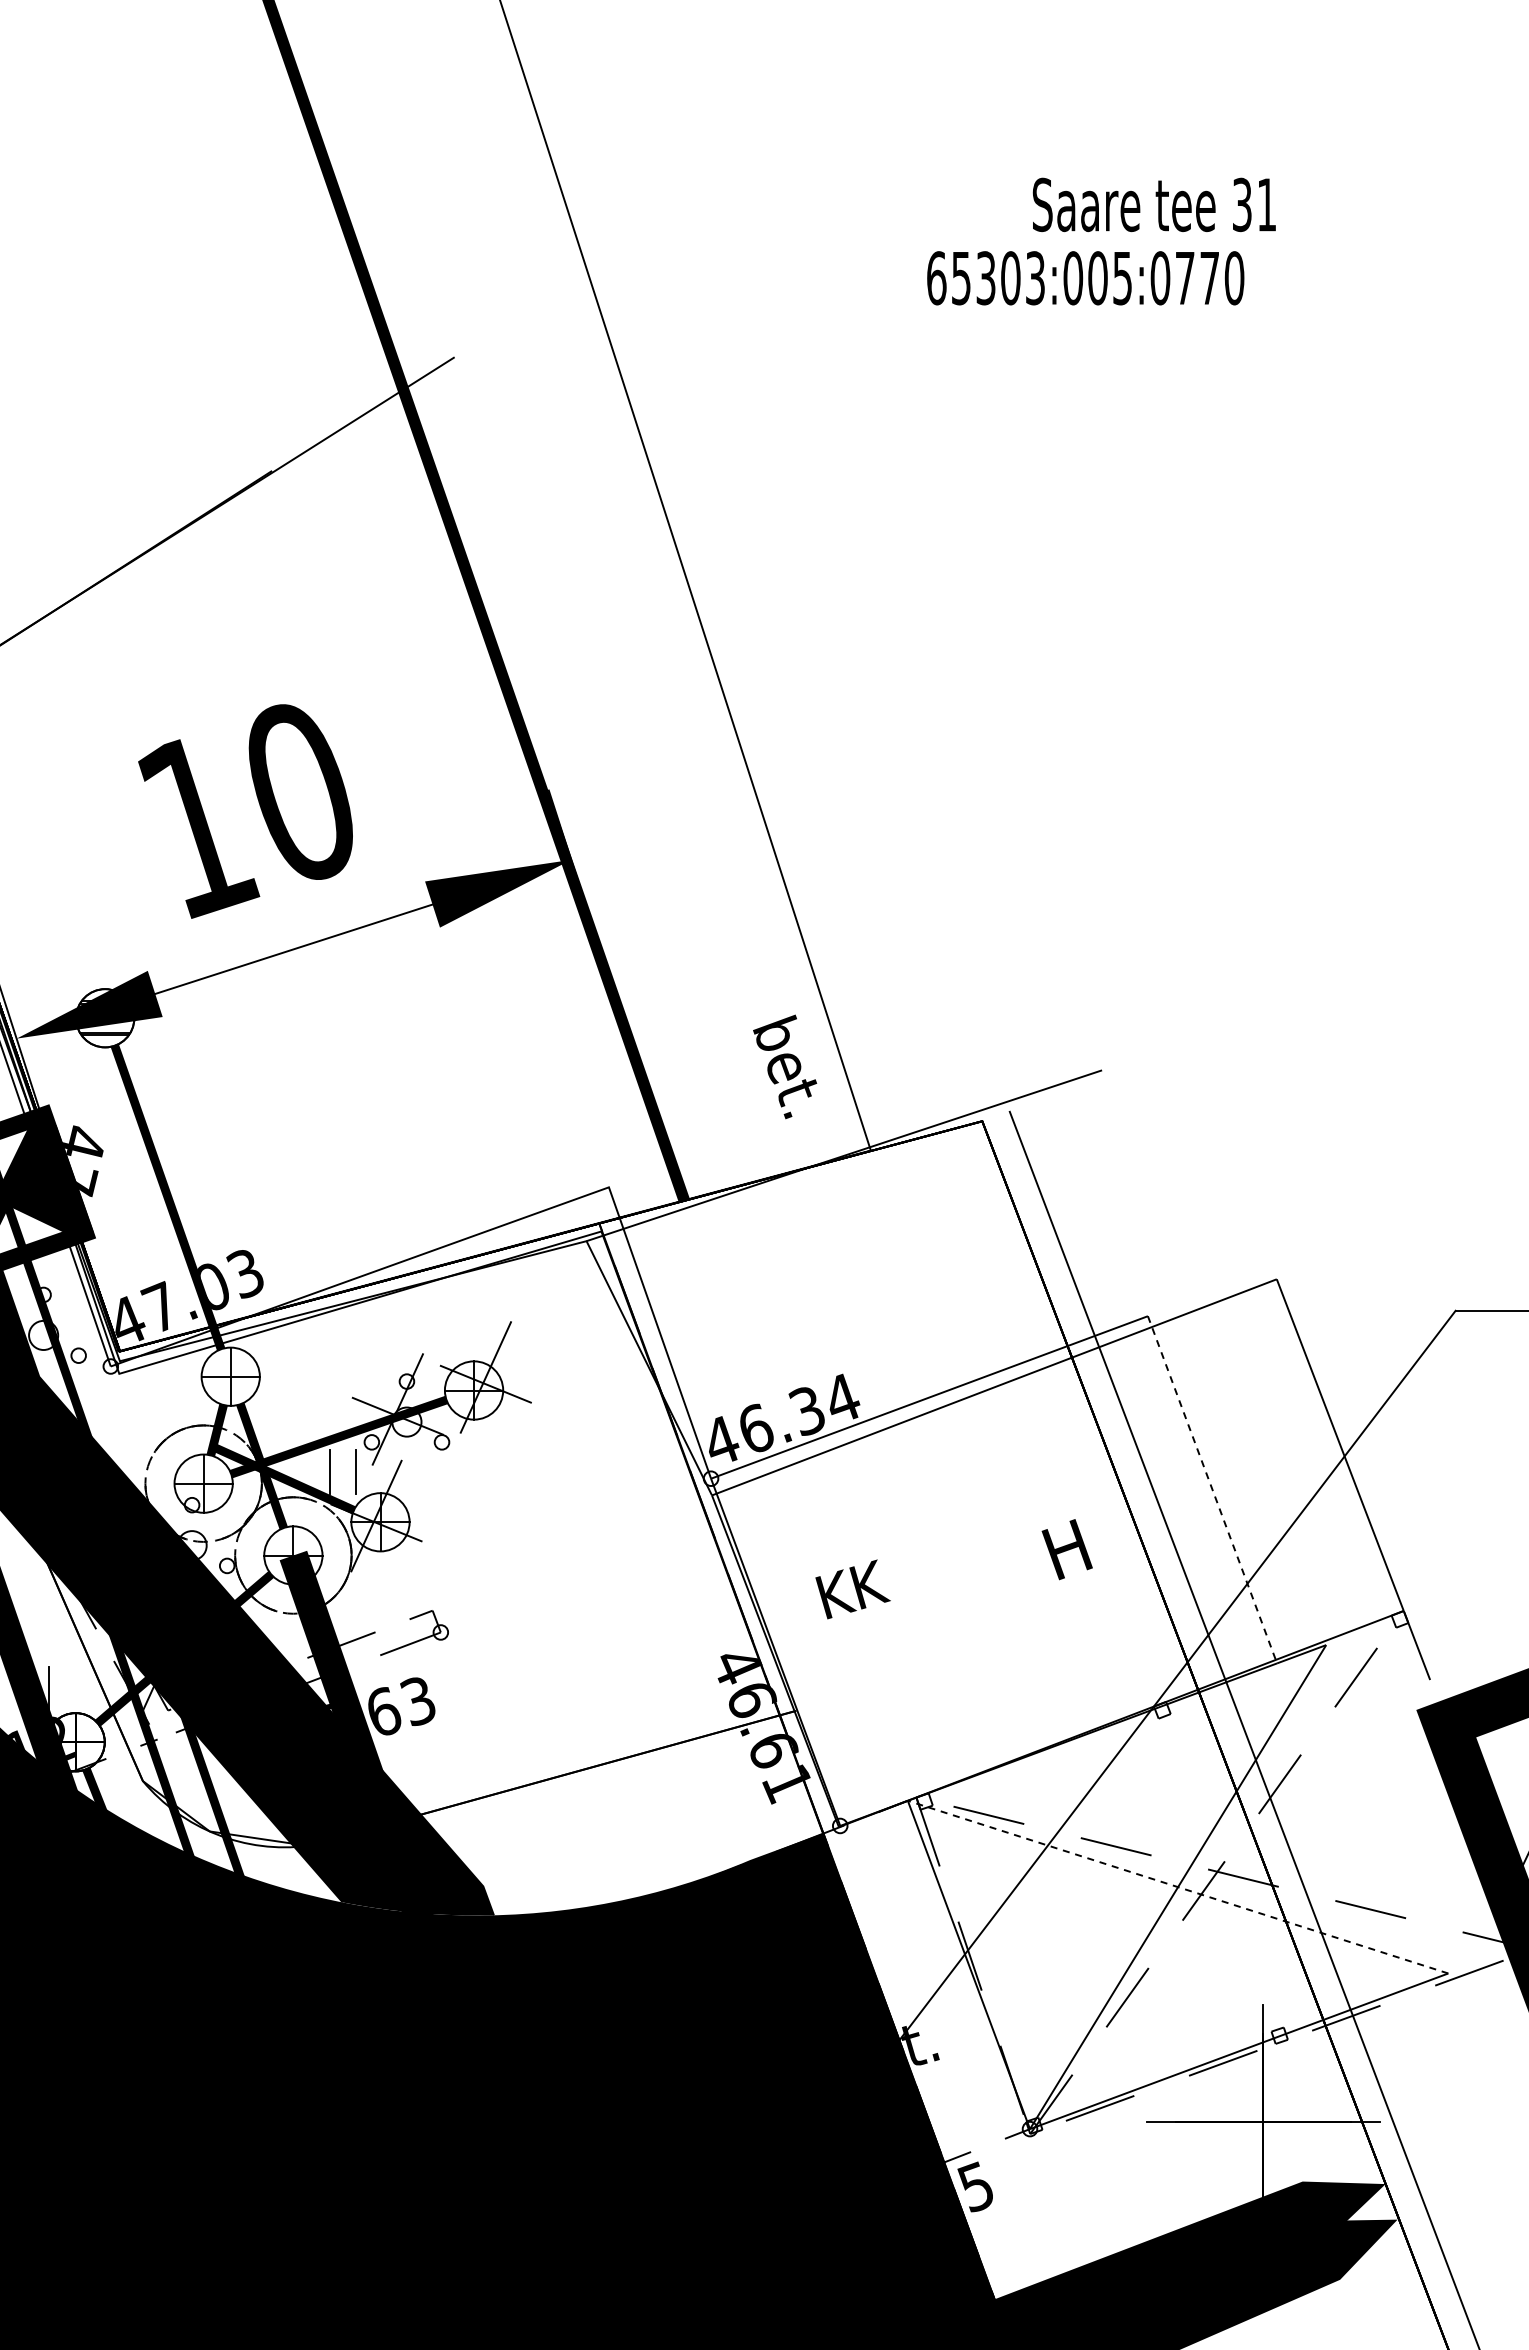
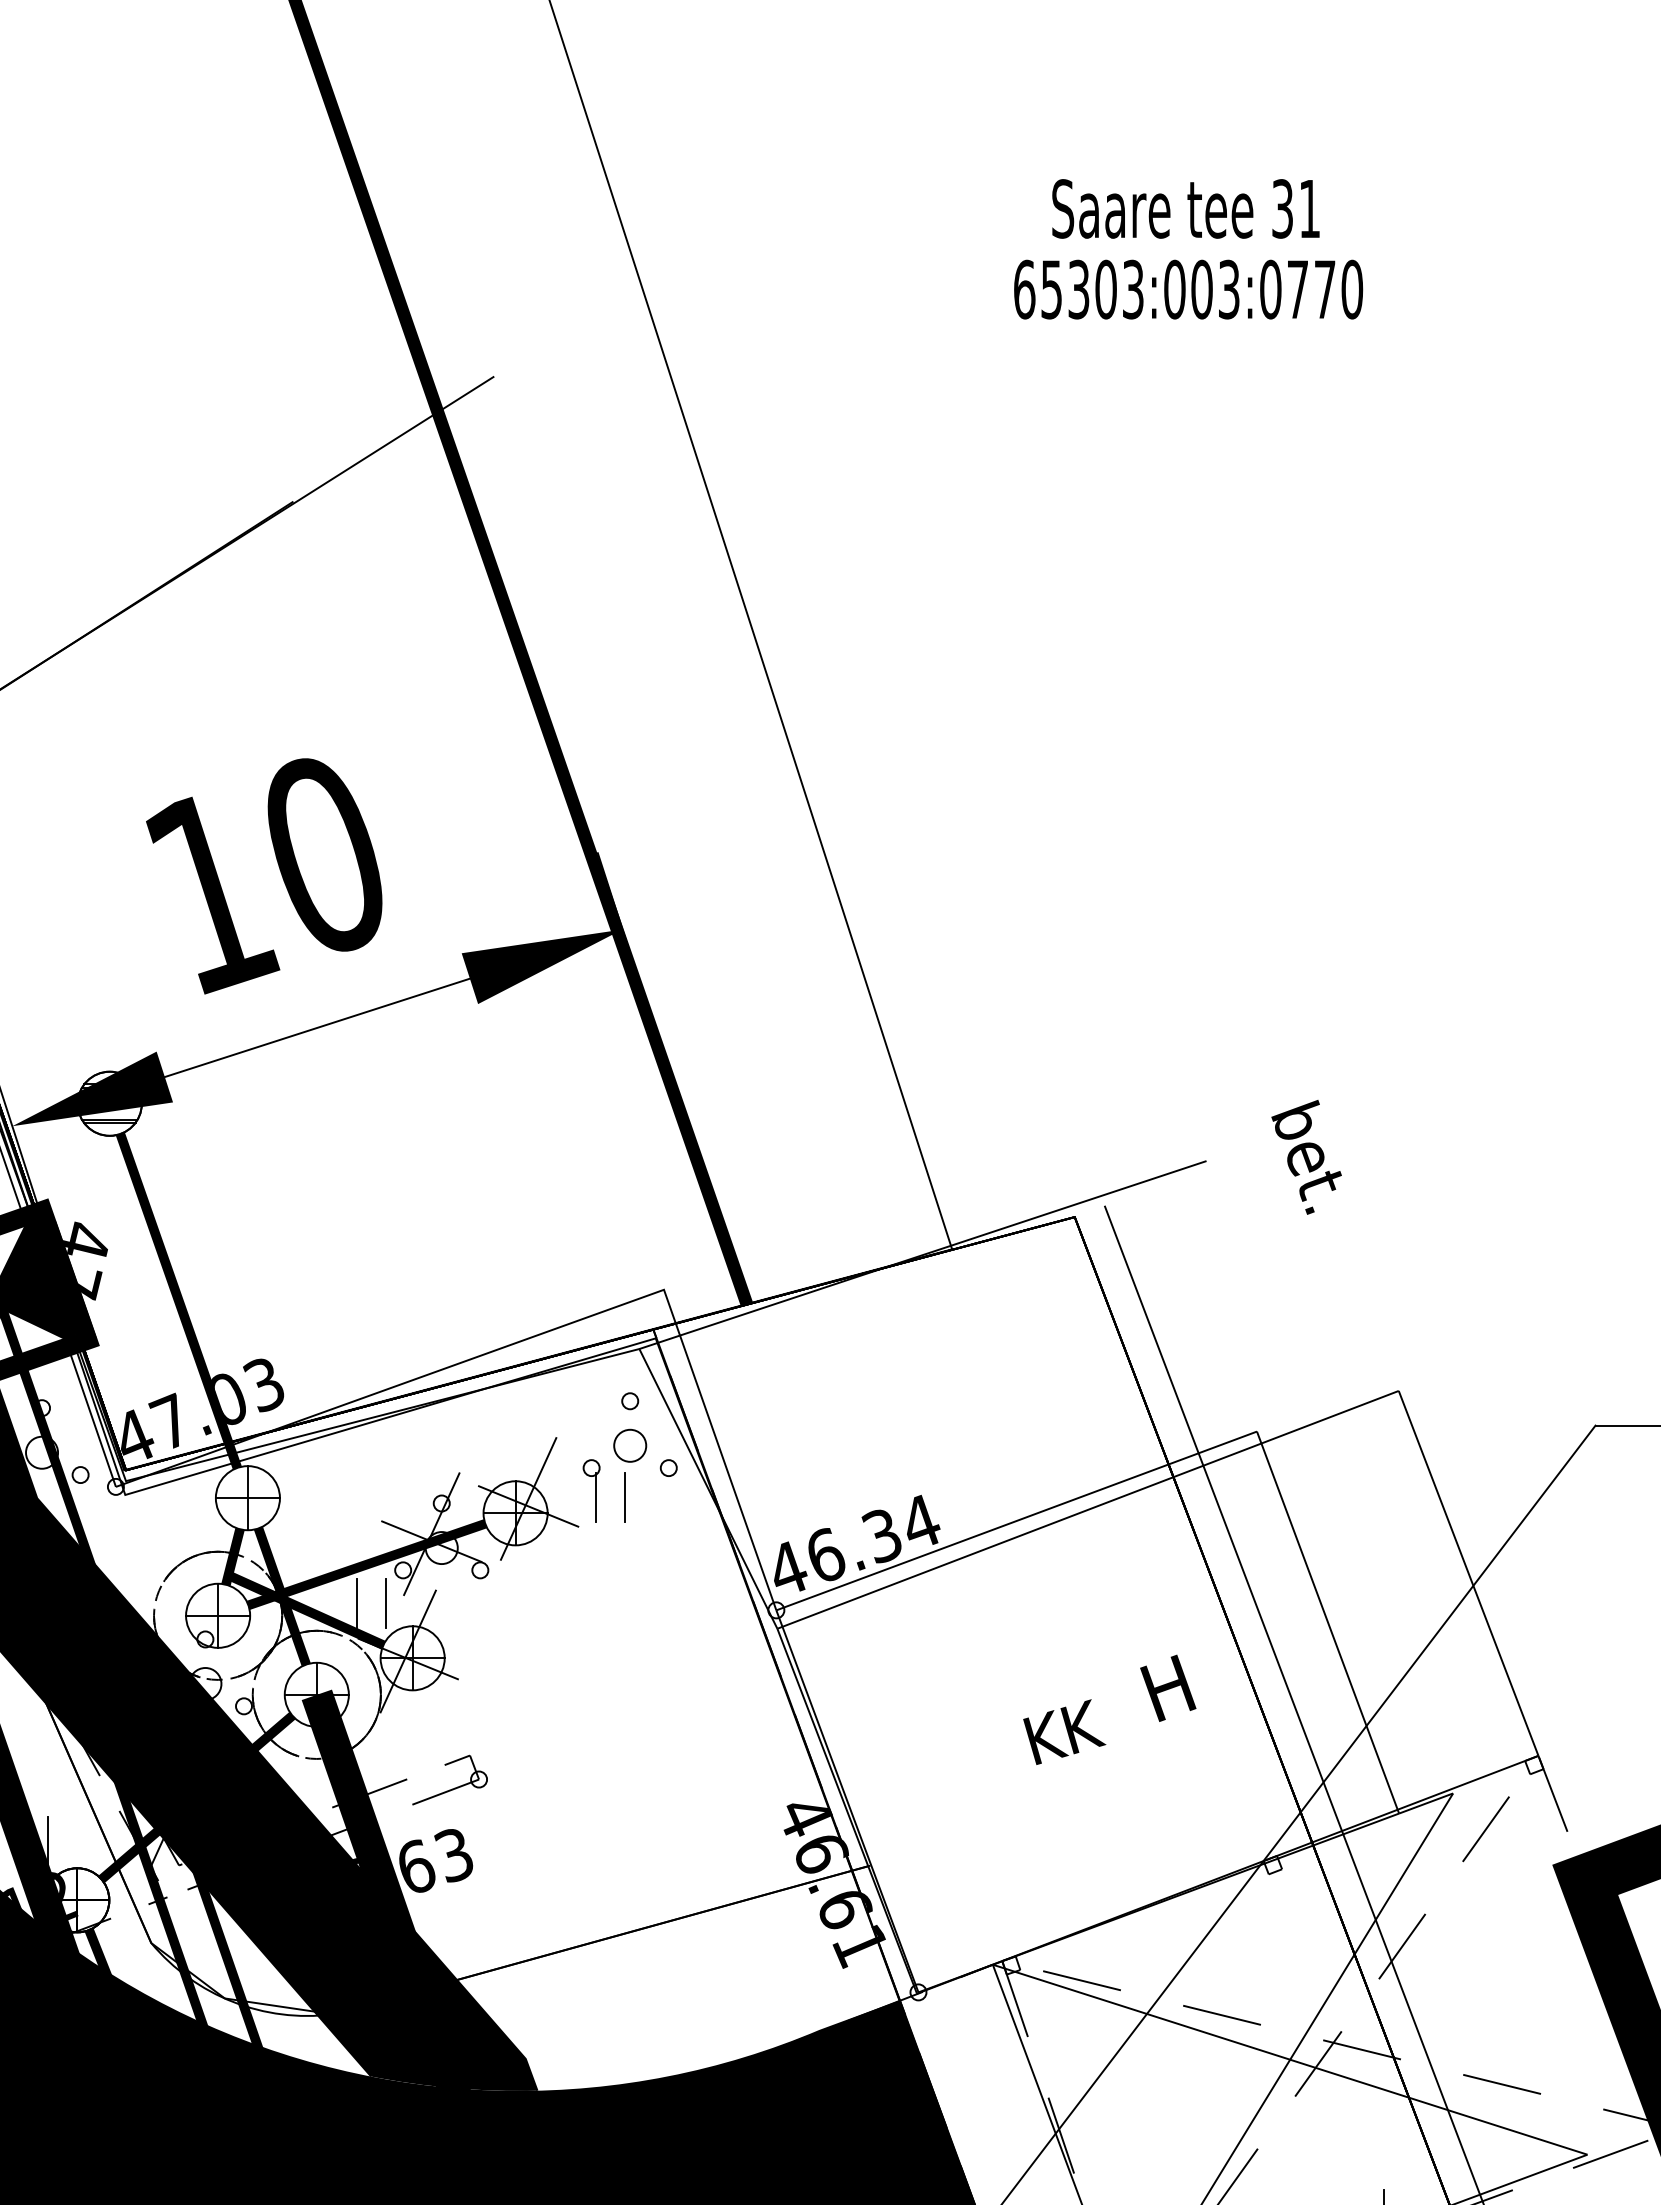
text: (1153, 204) -> (1185, 208), moved
text: (1122, 277) -> (1229, 288), 65303:005:0770 -> 65303:003:0770
text: (785, 1066) -> (1307, 1156), moved
part: (578, 1339) -> (630, 1457), added
line: (1212, 1490) -> (1328, 1623), dashed -> solid
text: (852, 1589) -> (1063, 1732), moved
line: (1178, 1887) -> (1290, 2060), dashed -> solid

